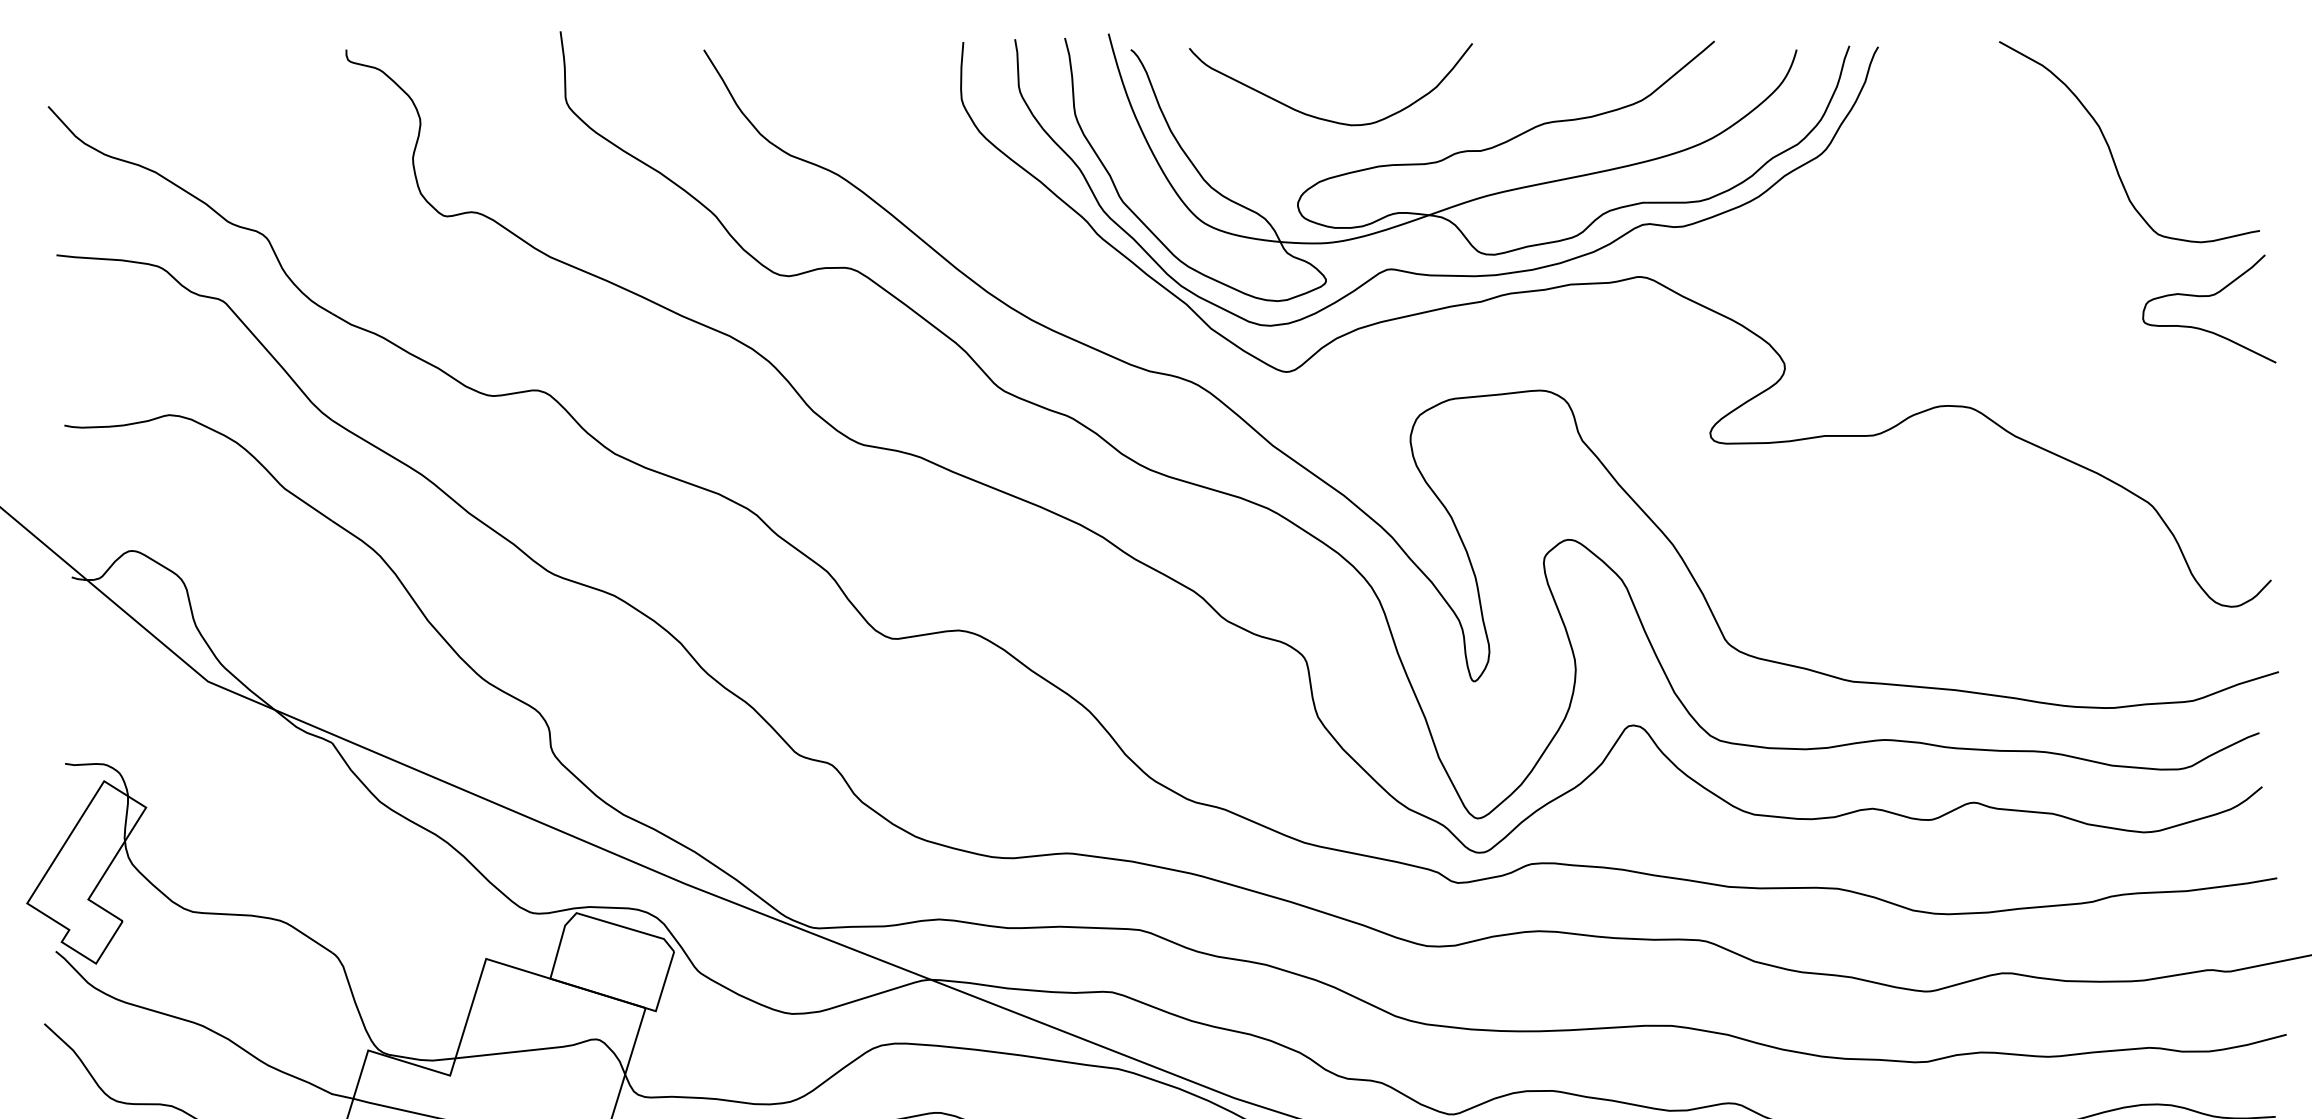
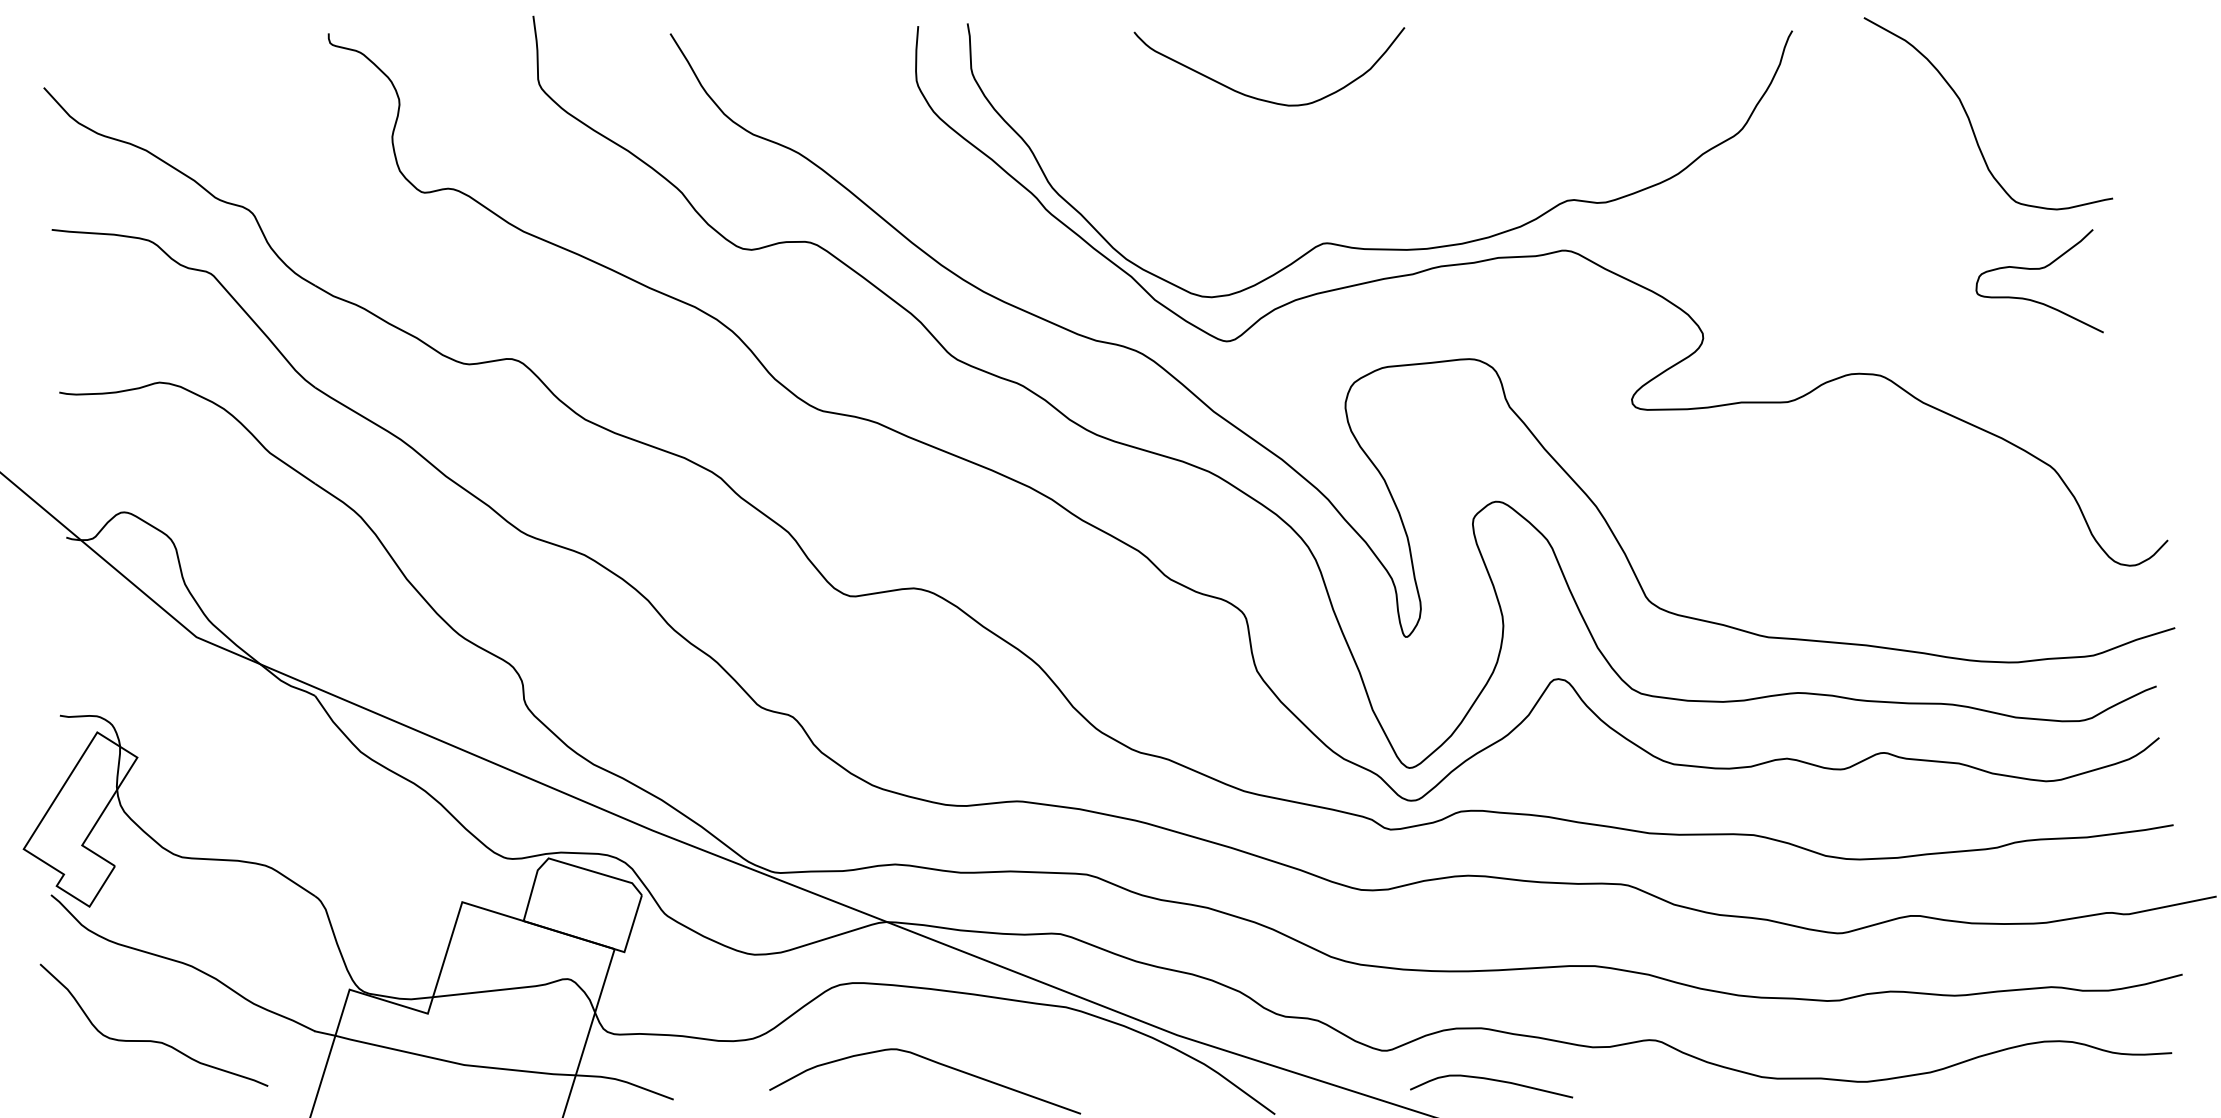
curve: (2111, 151) -> (1971, 122), moved
part: (1450, 157) -> (1383, 136), removed
curve: (2209, 296) -> (2039, 269), moved

